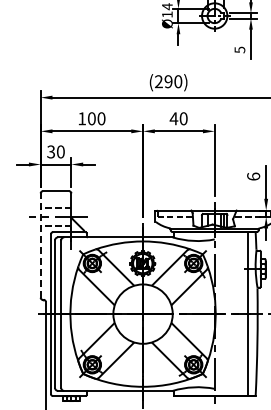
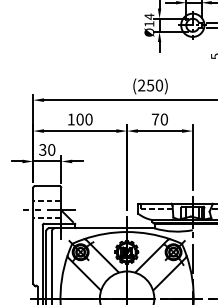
text: (168, 81) -> (150, 85), (290) -> (250)
text: (173, 118) -> (155, 119), 40 -> 70
line: (40, 245) -> (33, 235), dashed -> solid

